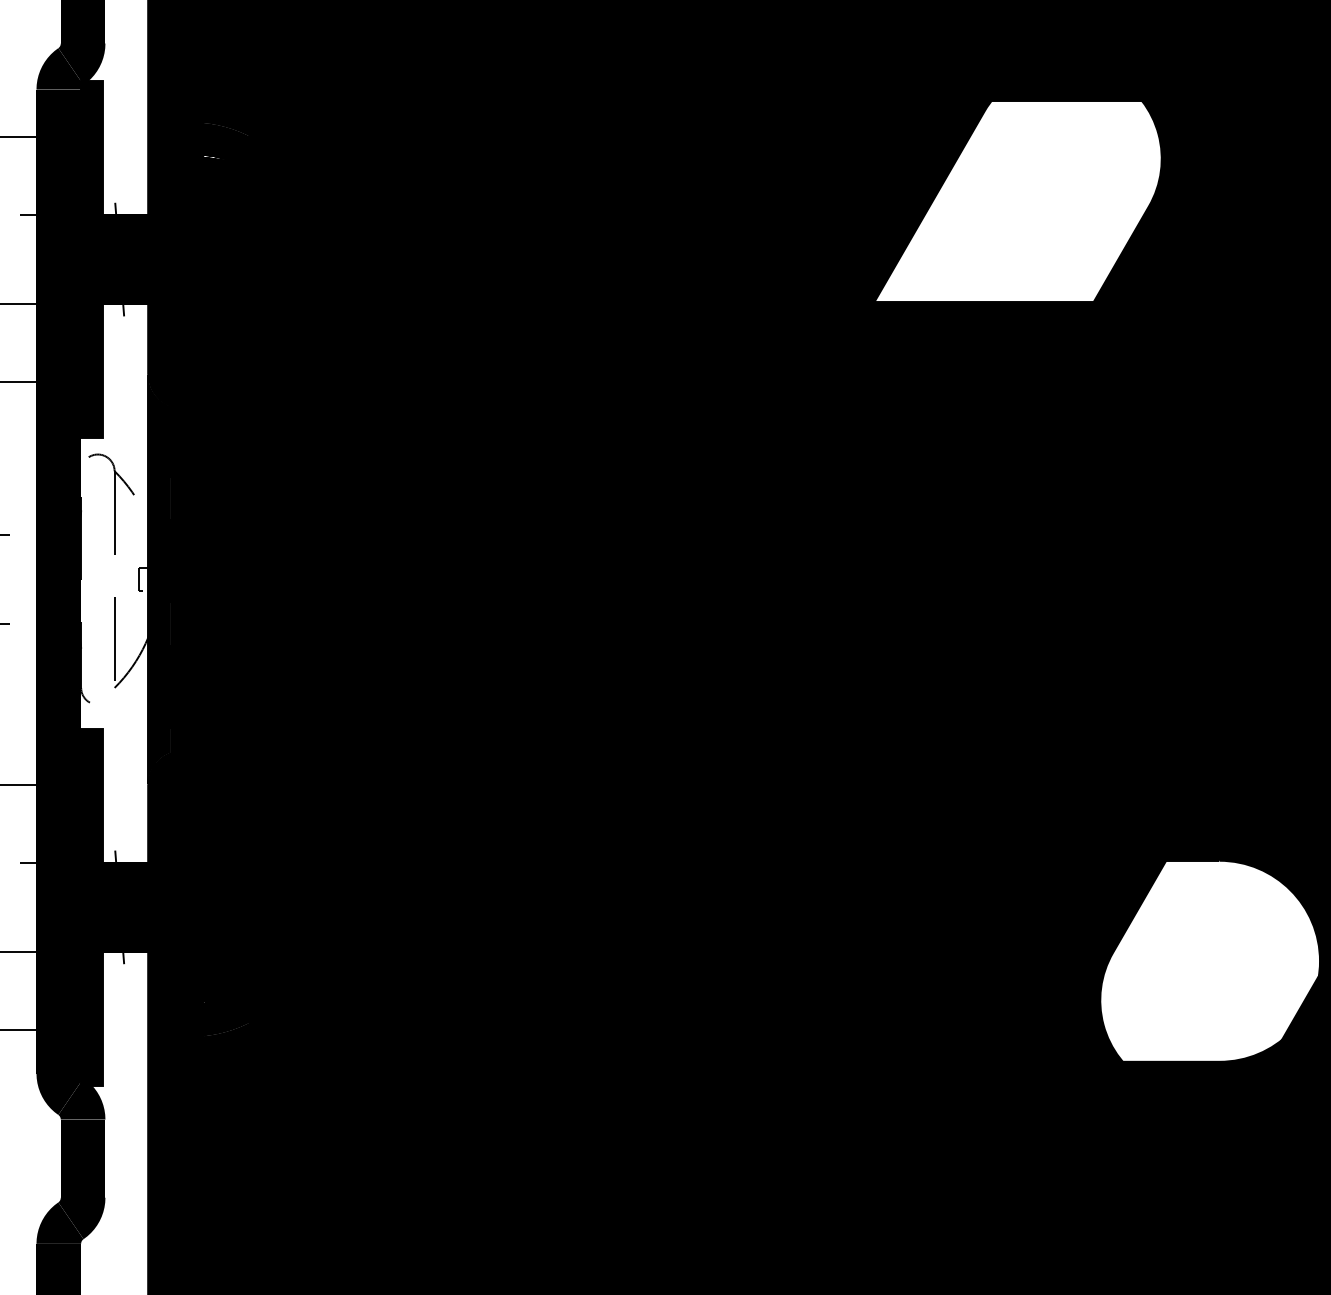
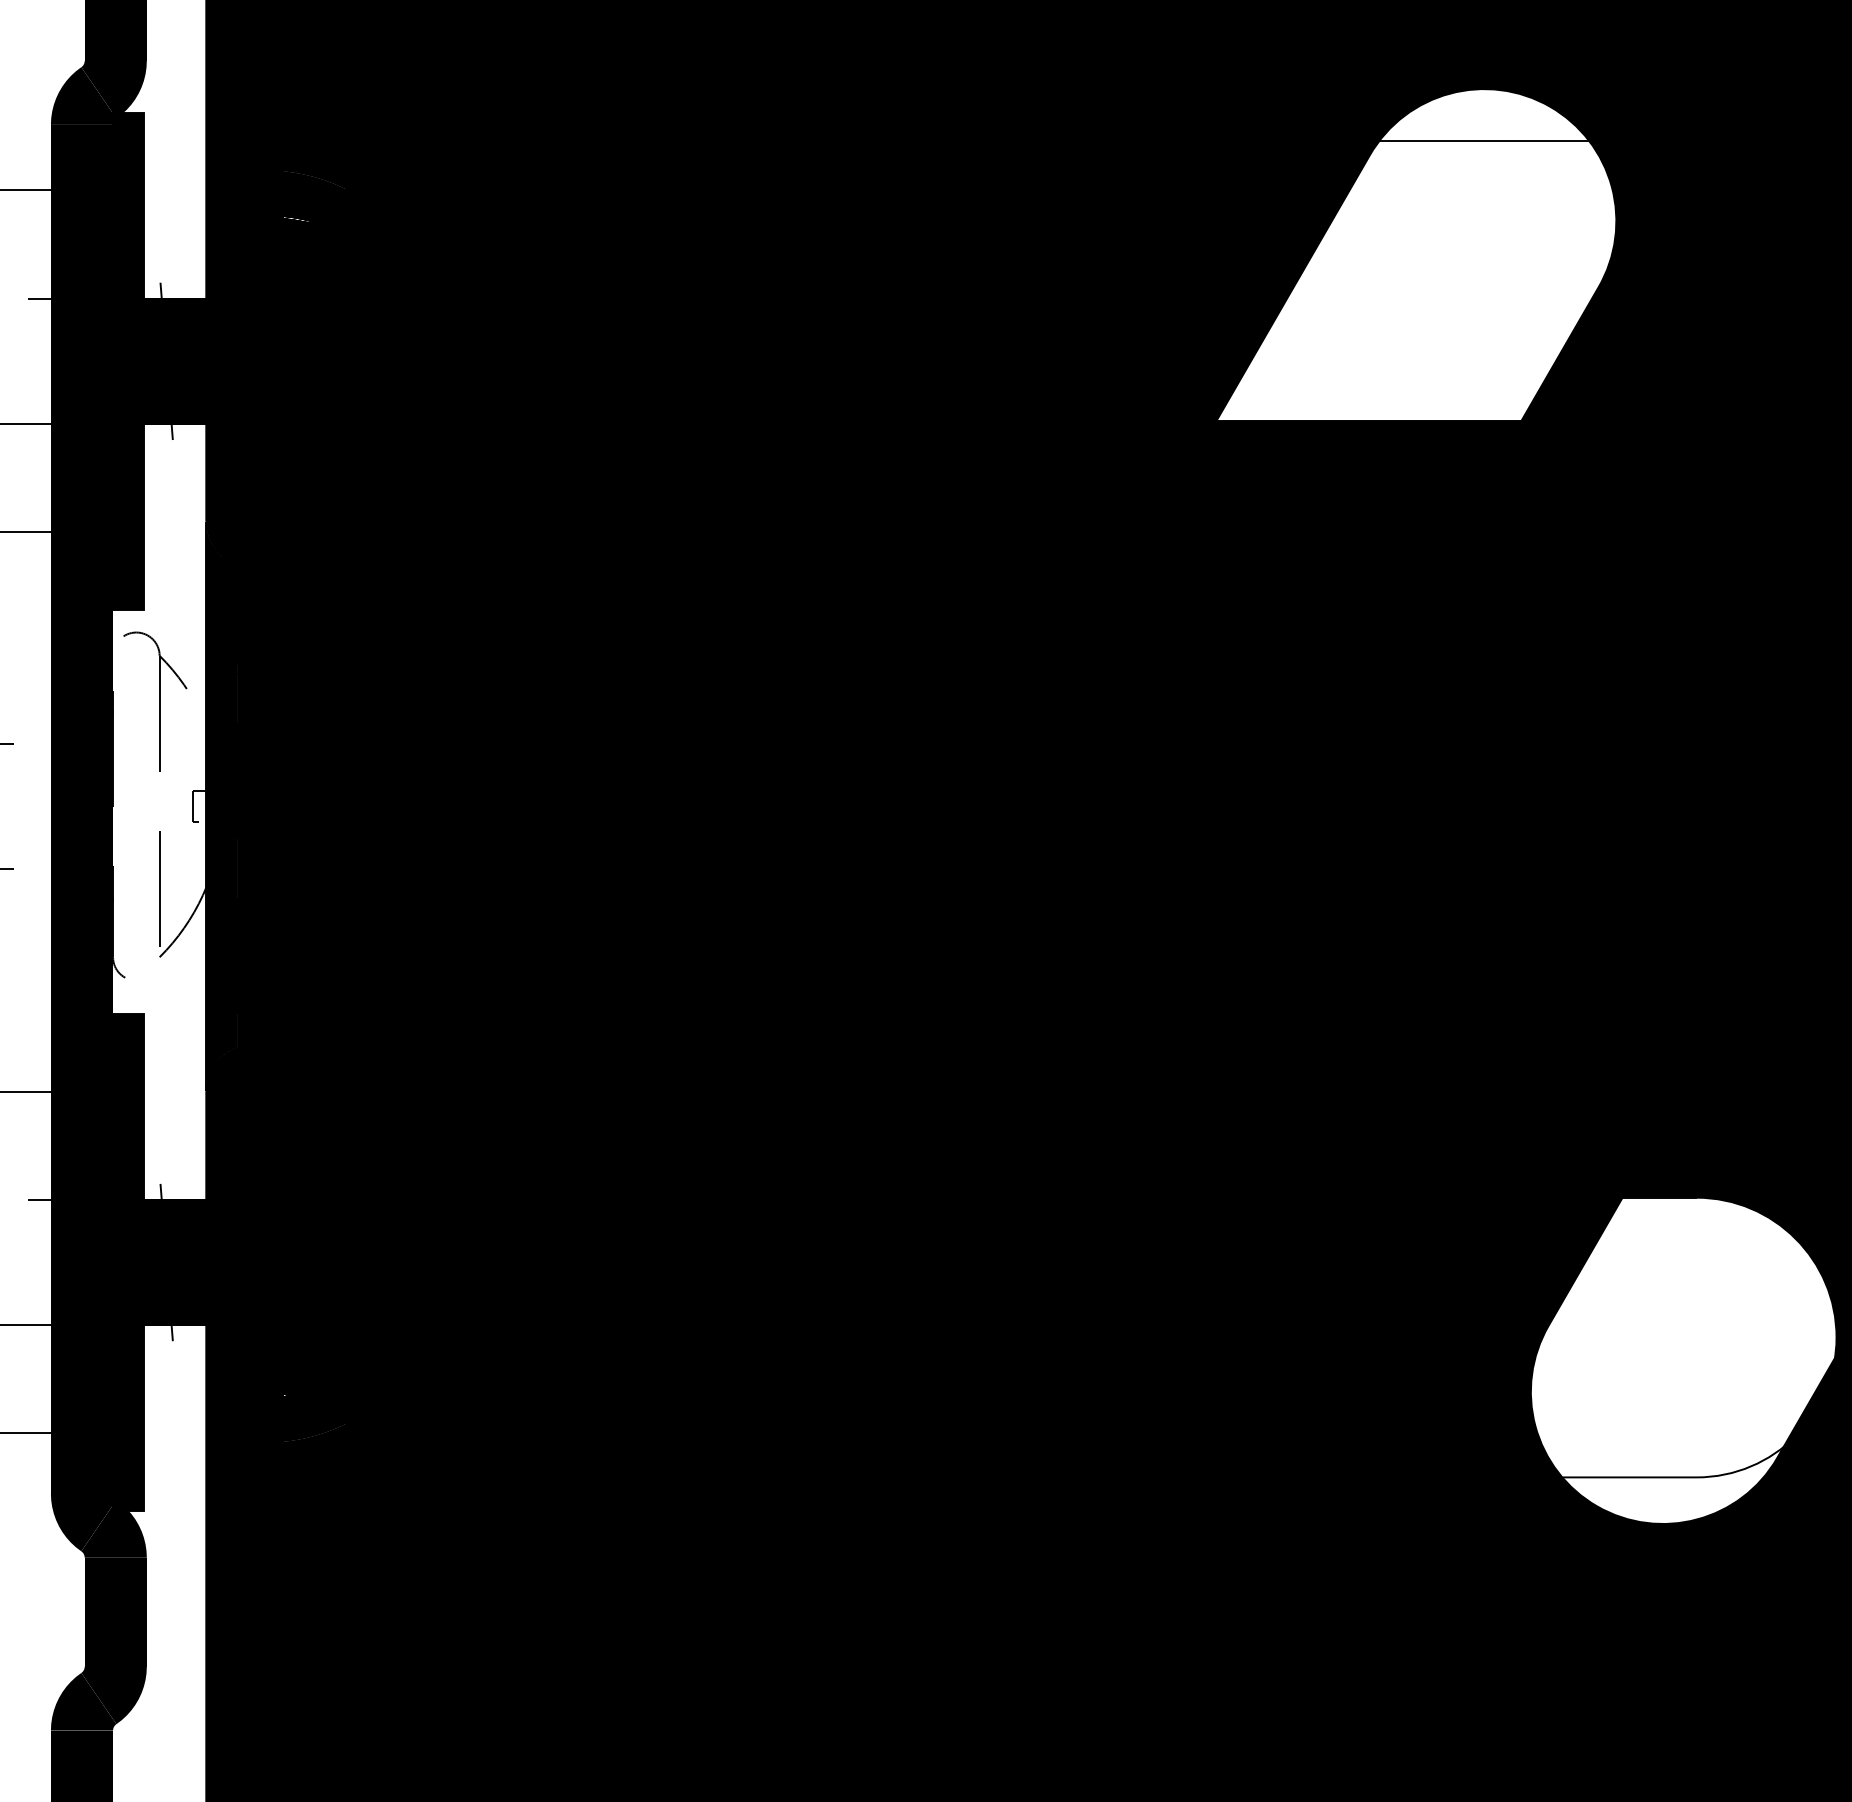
fill: (1066, 82) -> (1484, 115), removed
fill: (1202, 1067) -> (1672, 1485), removed

